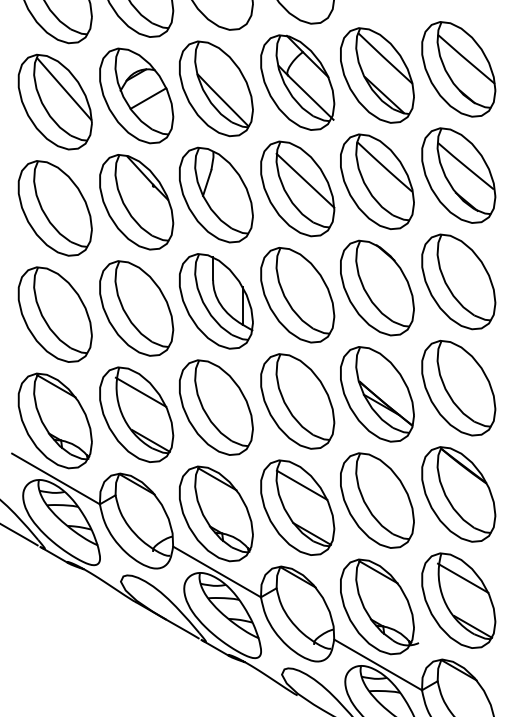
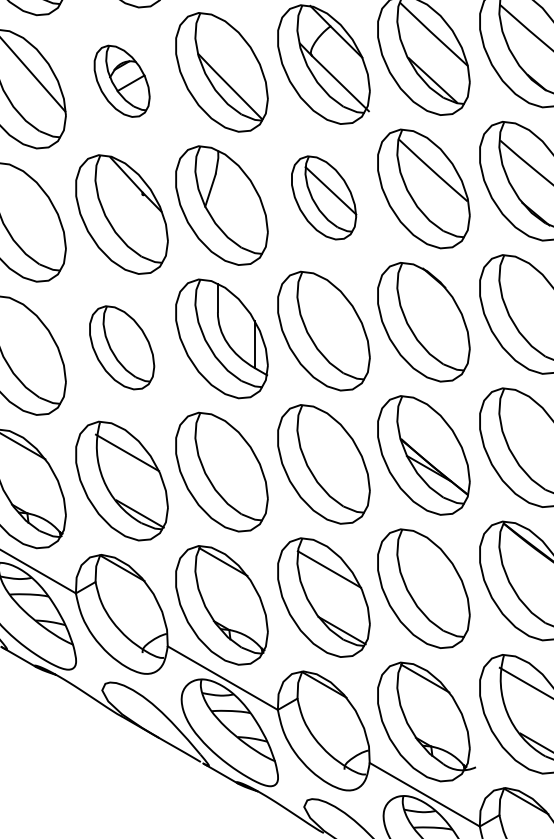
part: (136, 95) -> (121, 80), size x0.6
part: (297, 188) -> (323, 197), size x0.7
part: (136, 308) -> (121, 347), size x0.7

